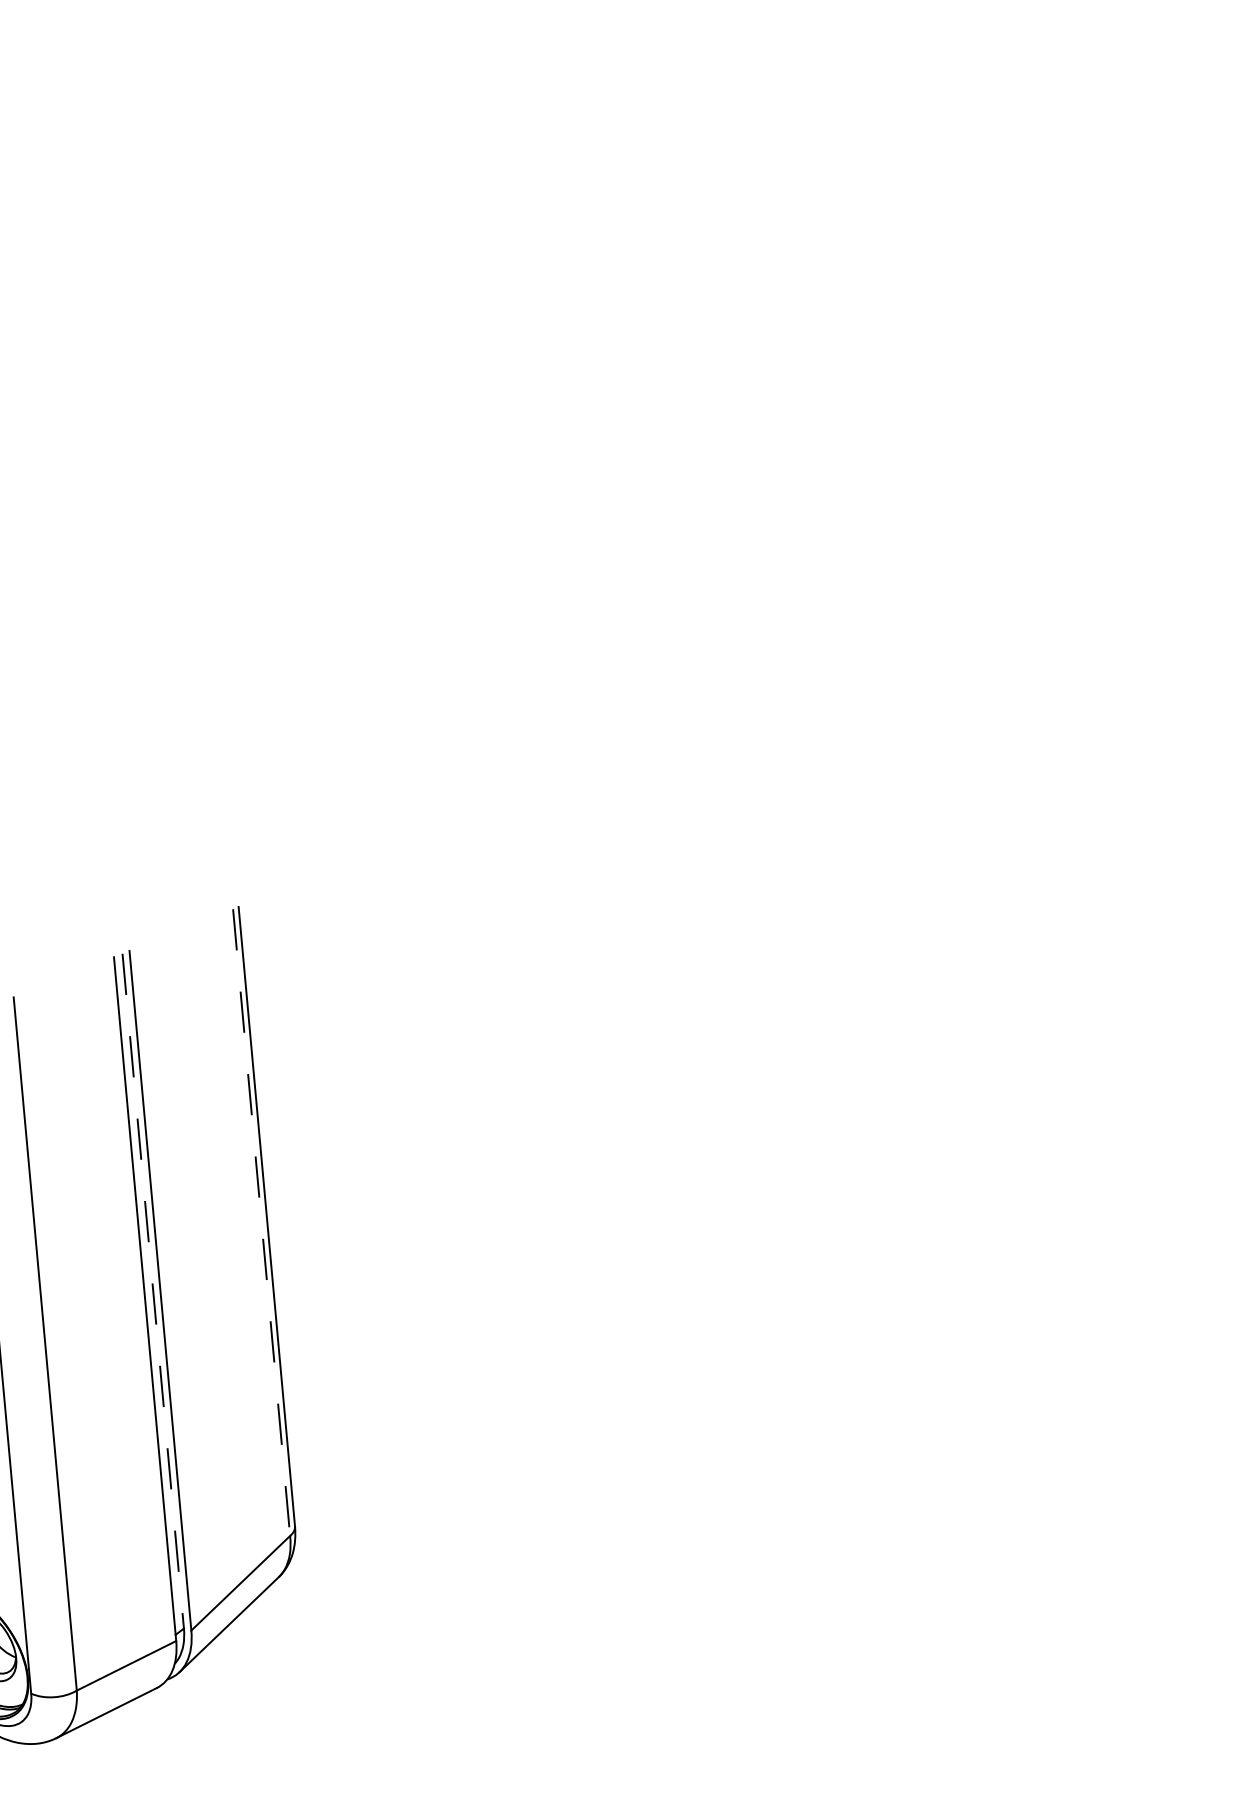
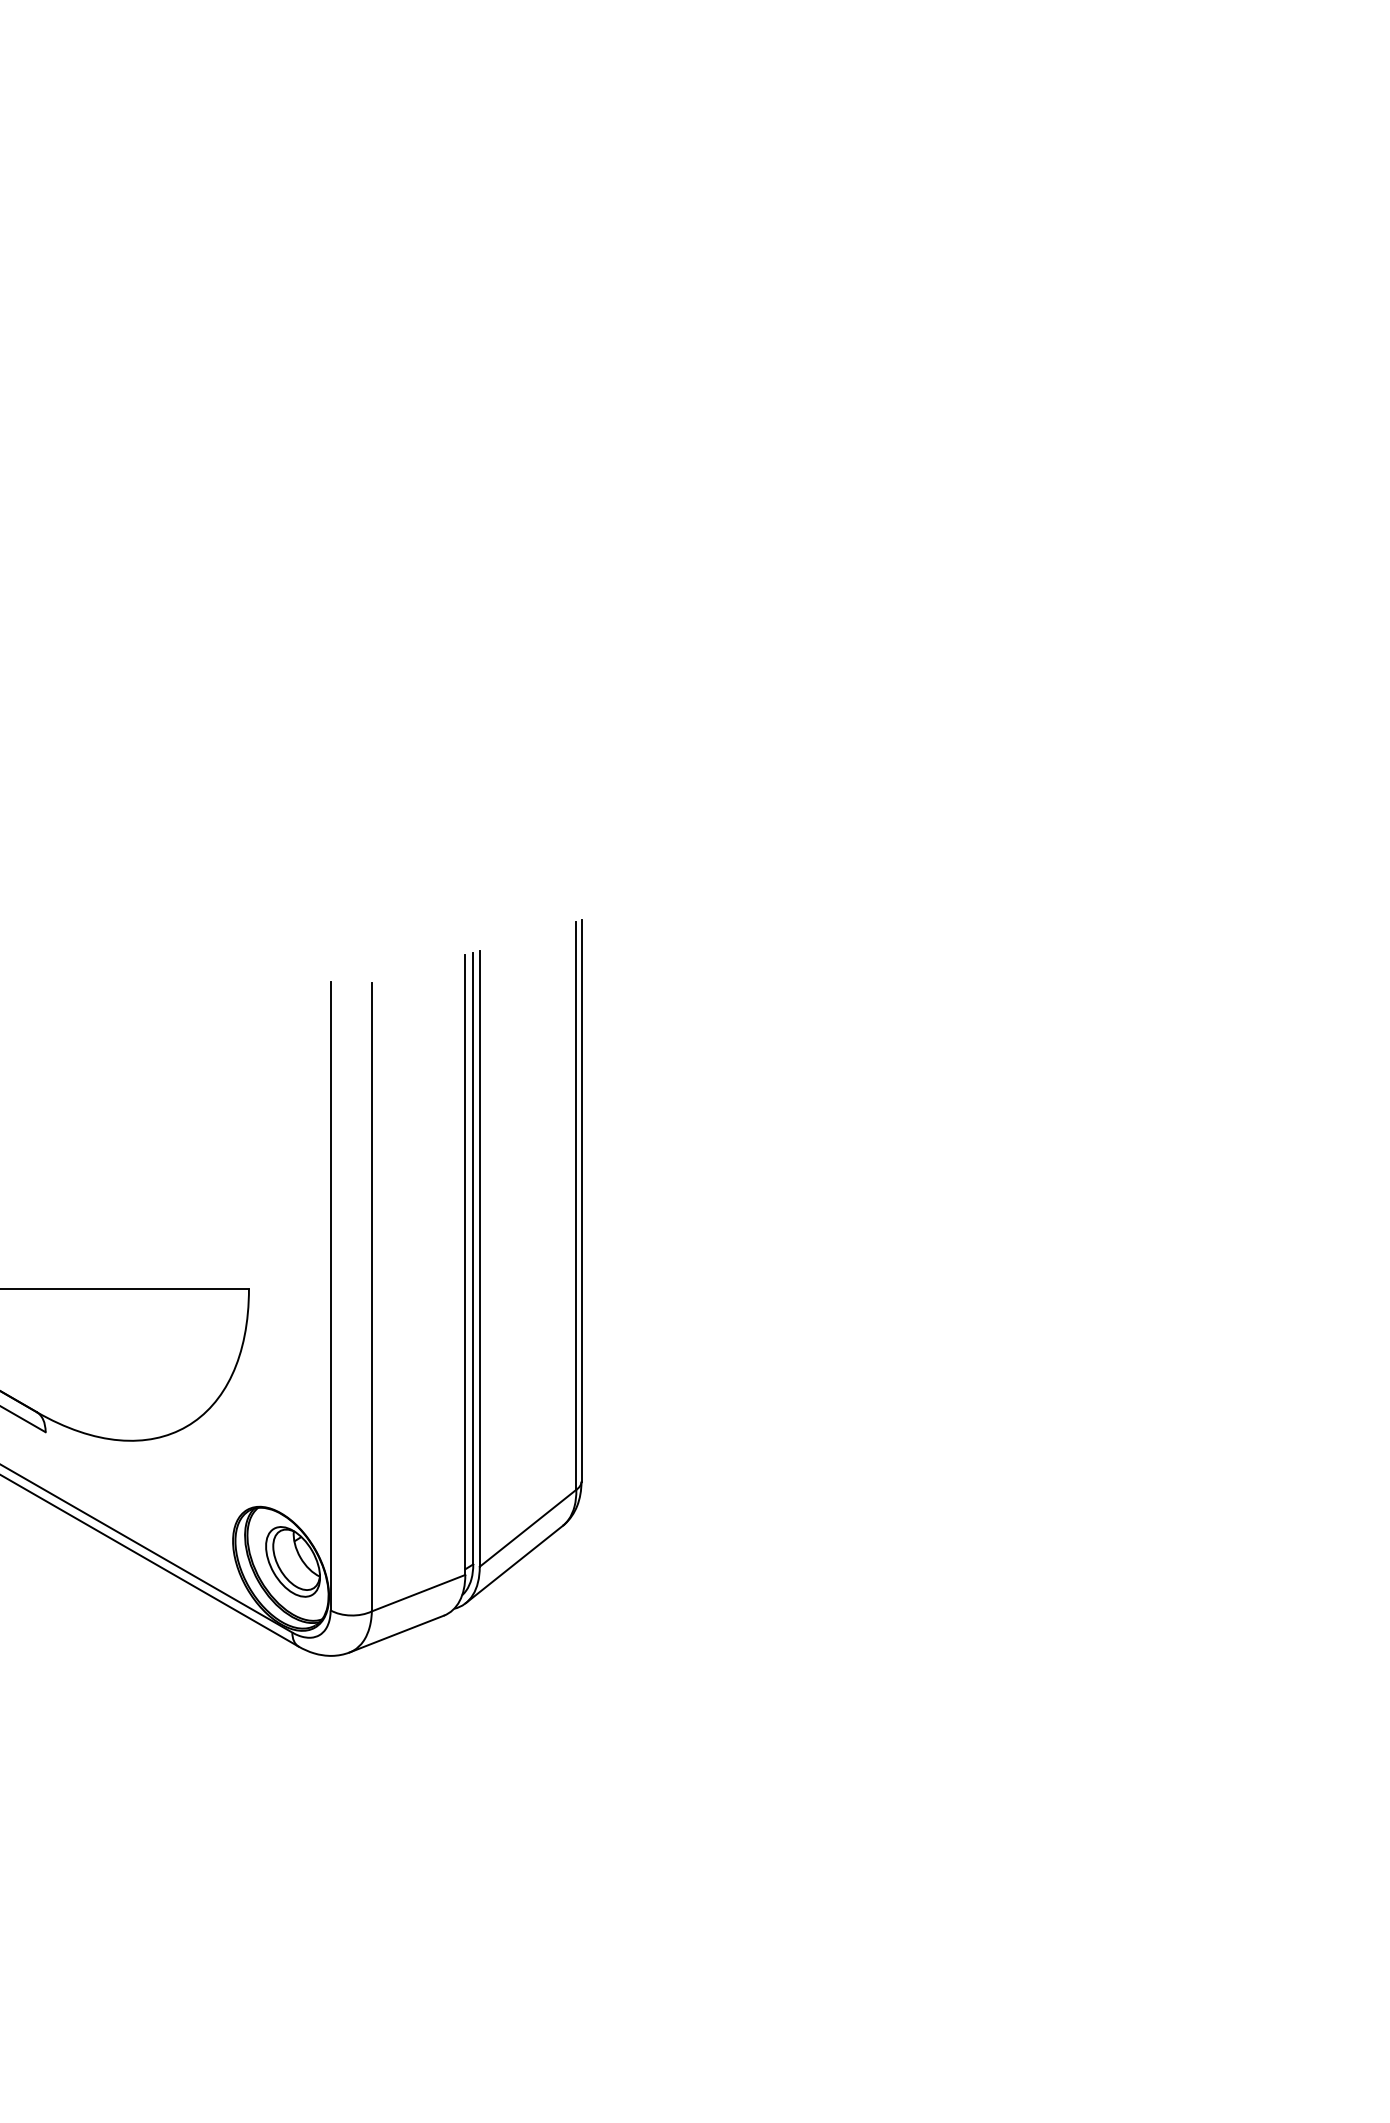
line: (261, 1223) -> (576, 1206), dashed -> solid
line: (153, 1291) -> (473, 1258), dashed -> solid

